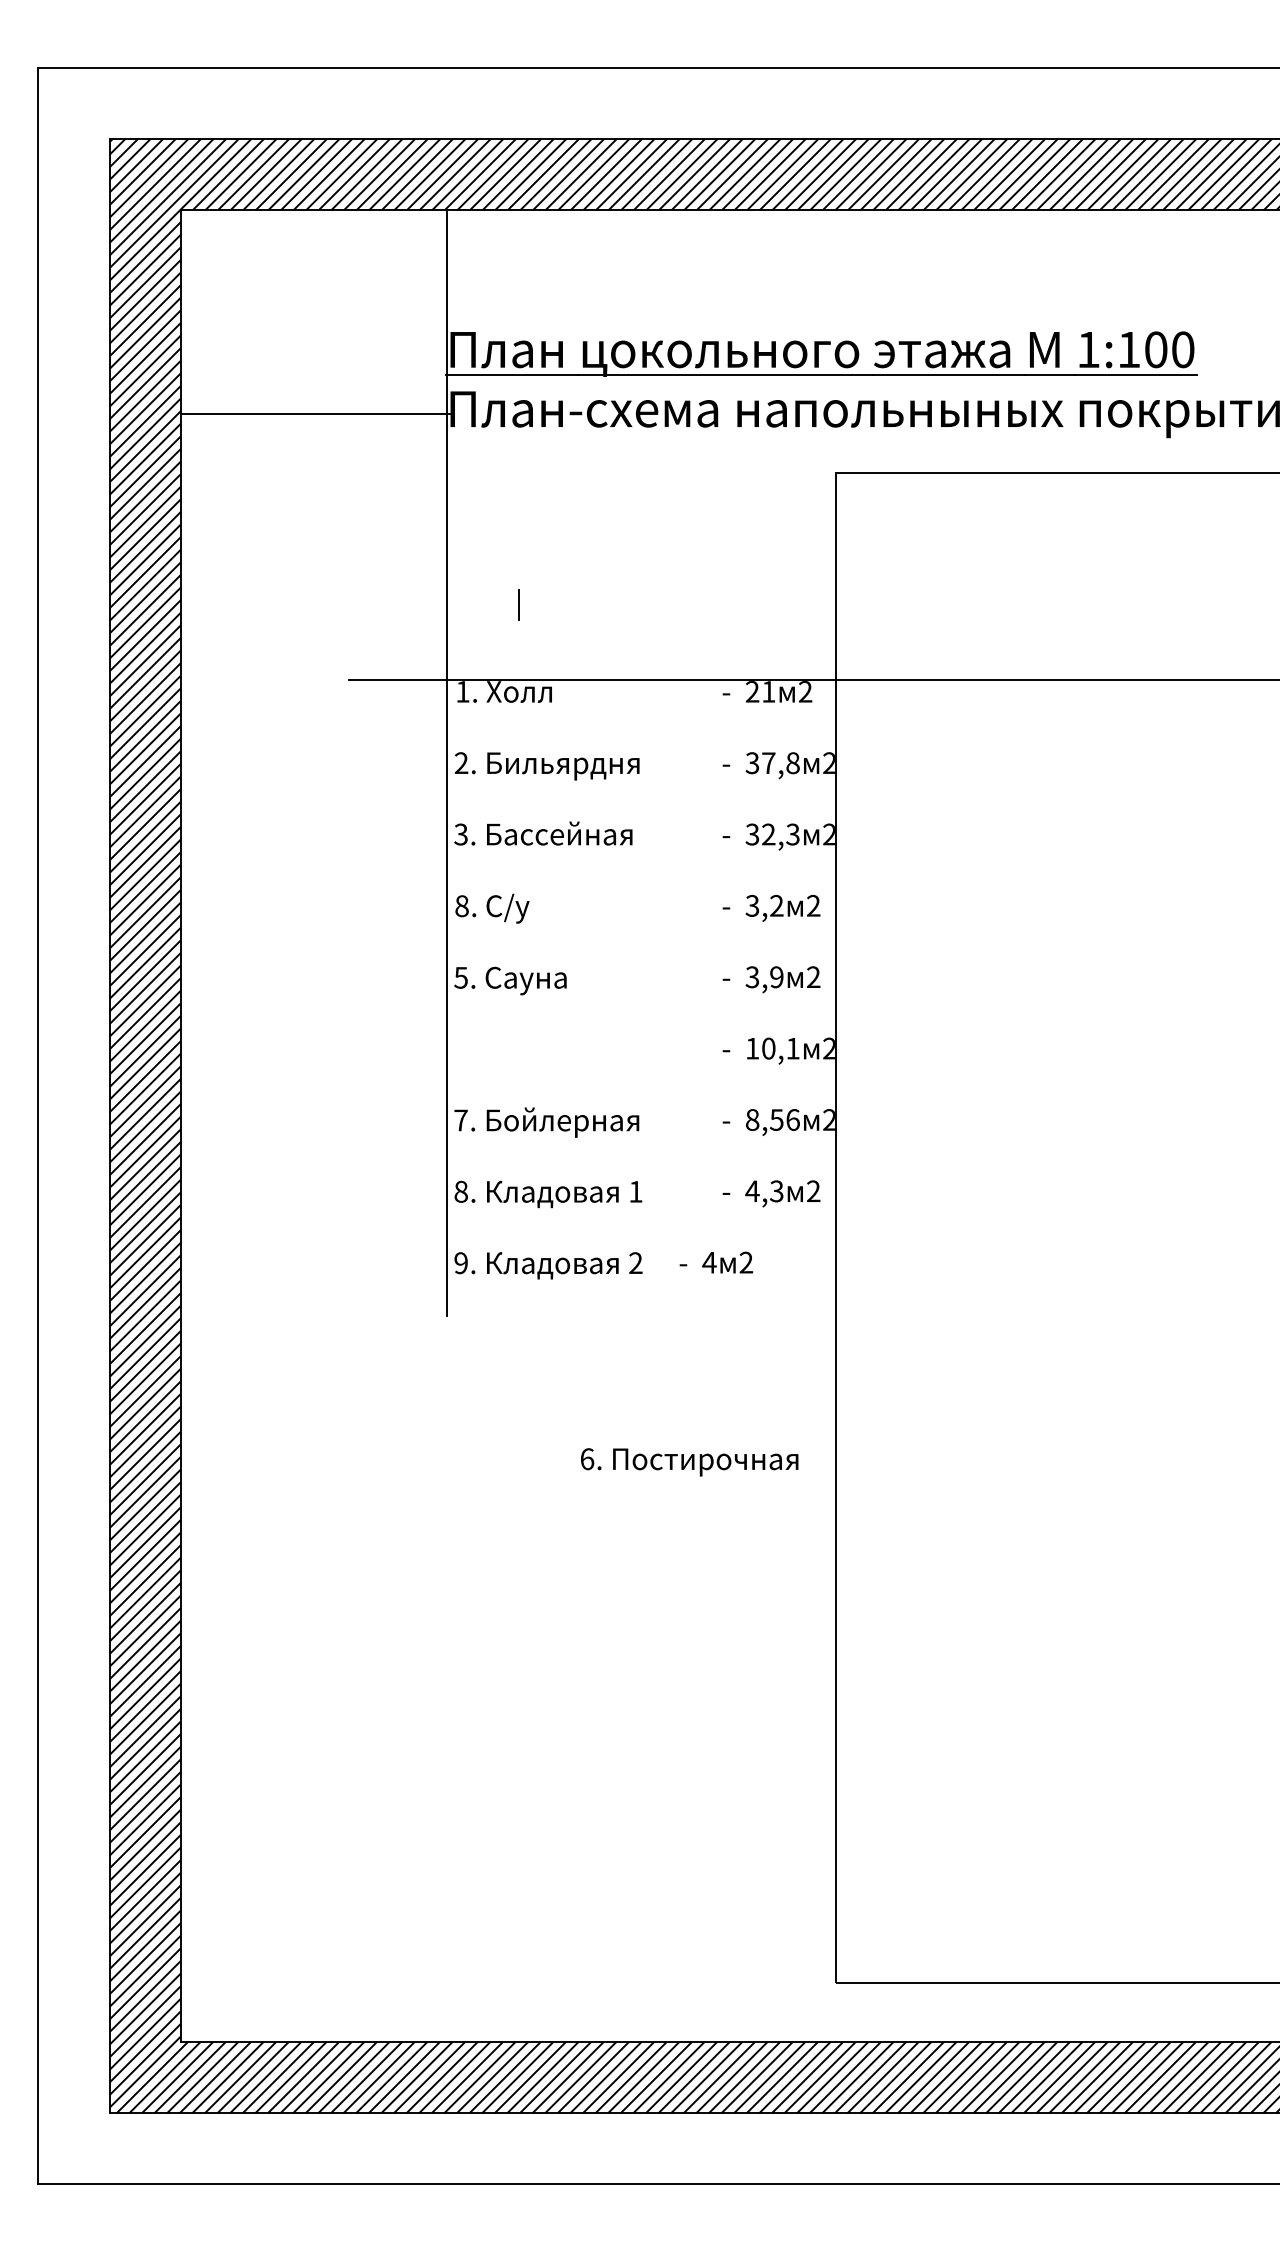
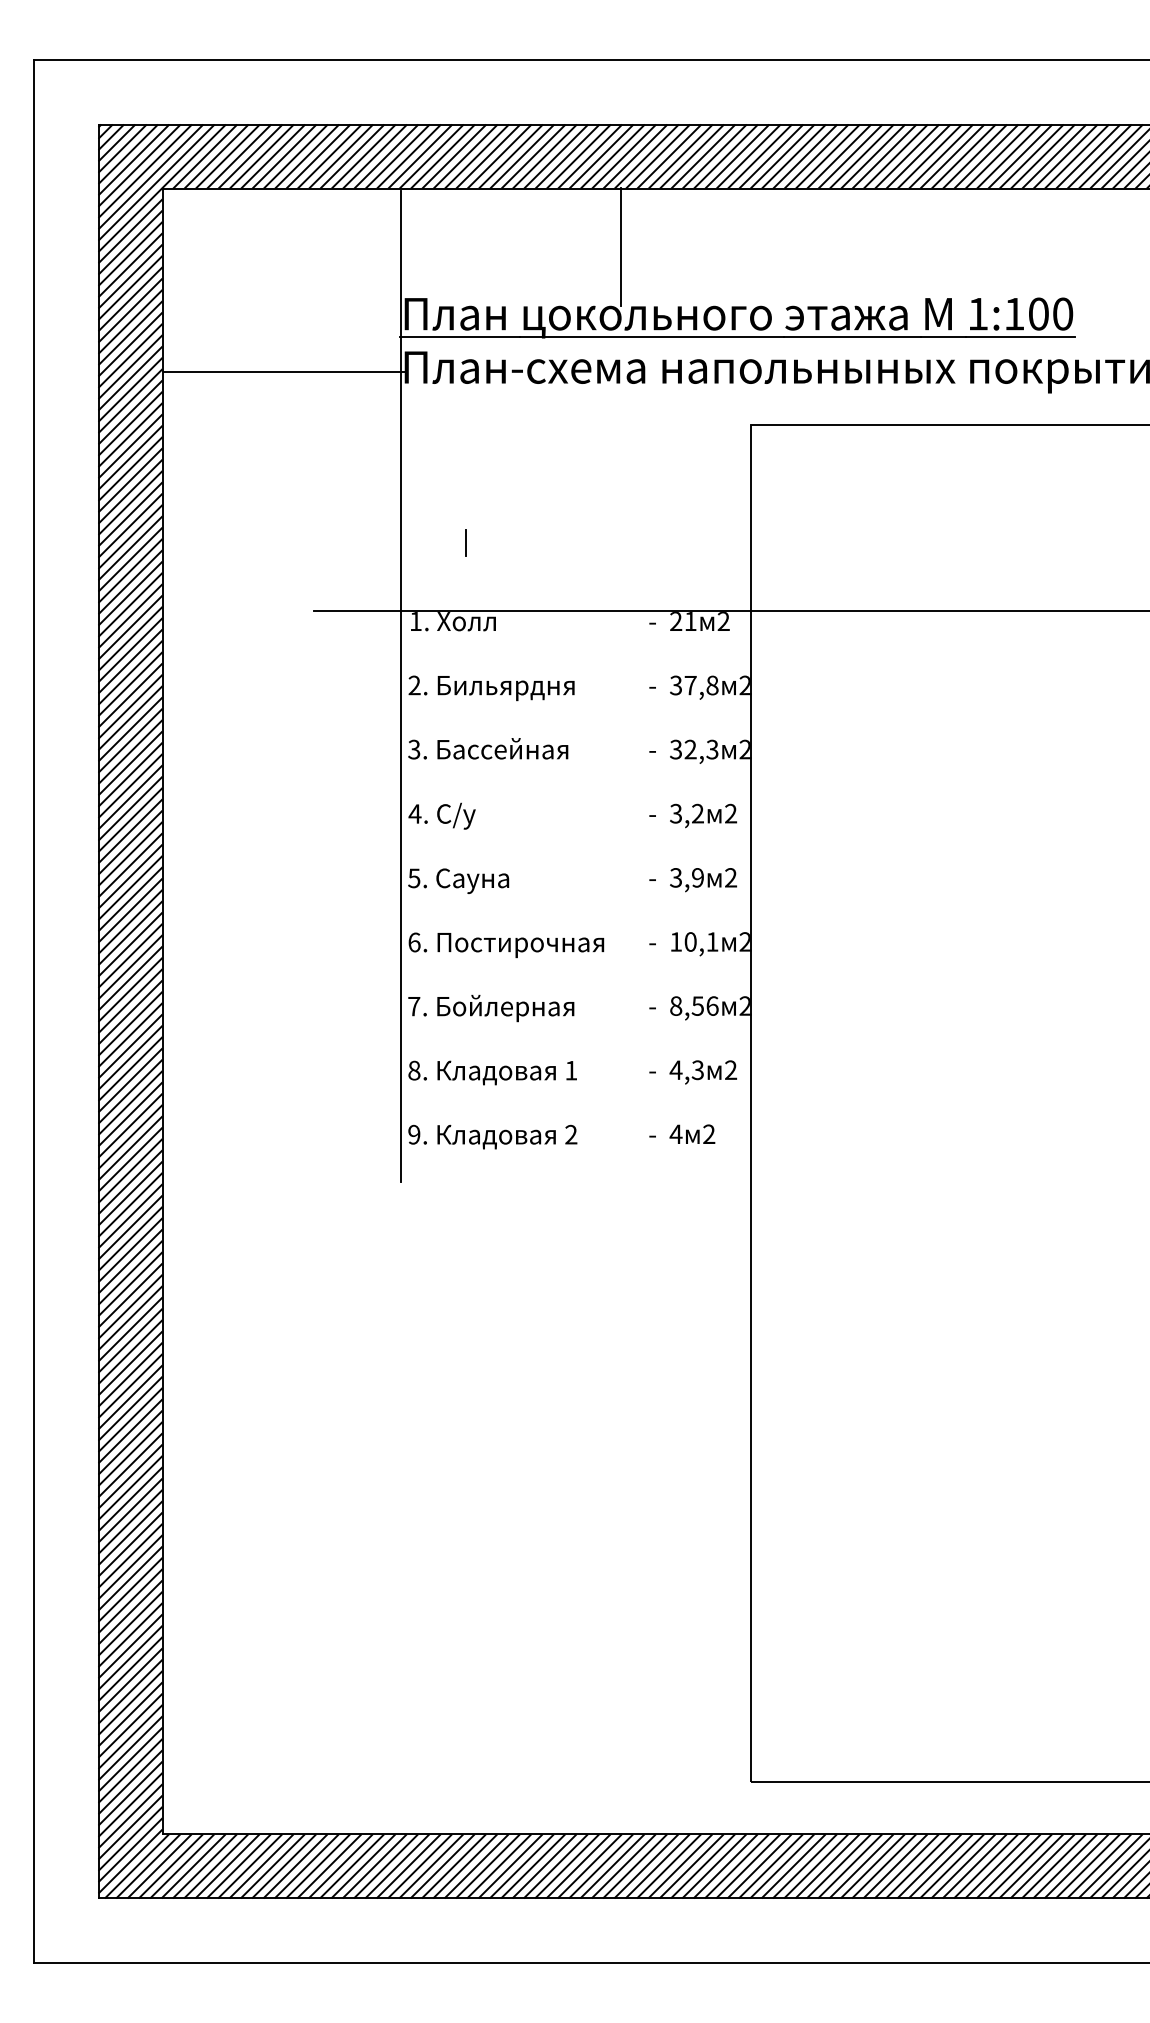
line: (690, 274) -> (620, 246), added
text: (461, 906) -> (414, 814), 8. -> 4.
text: (716, 1262) -> (682, 1134), moved
text: (689, 1462) -> (506, 945), moved

